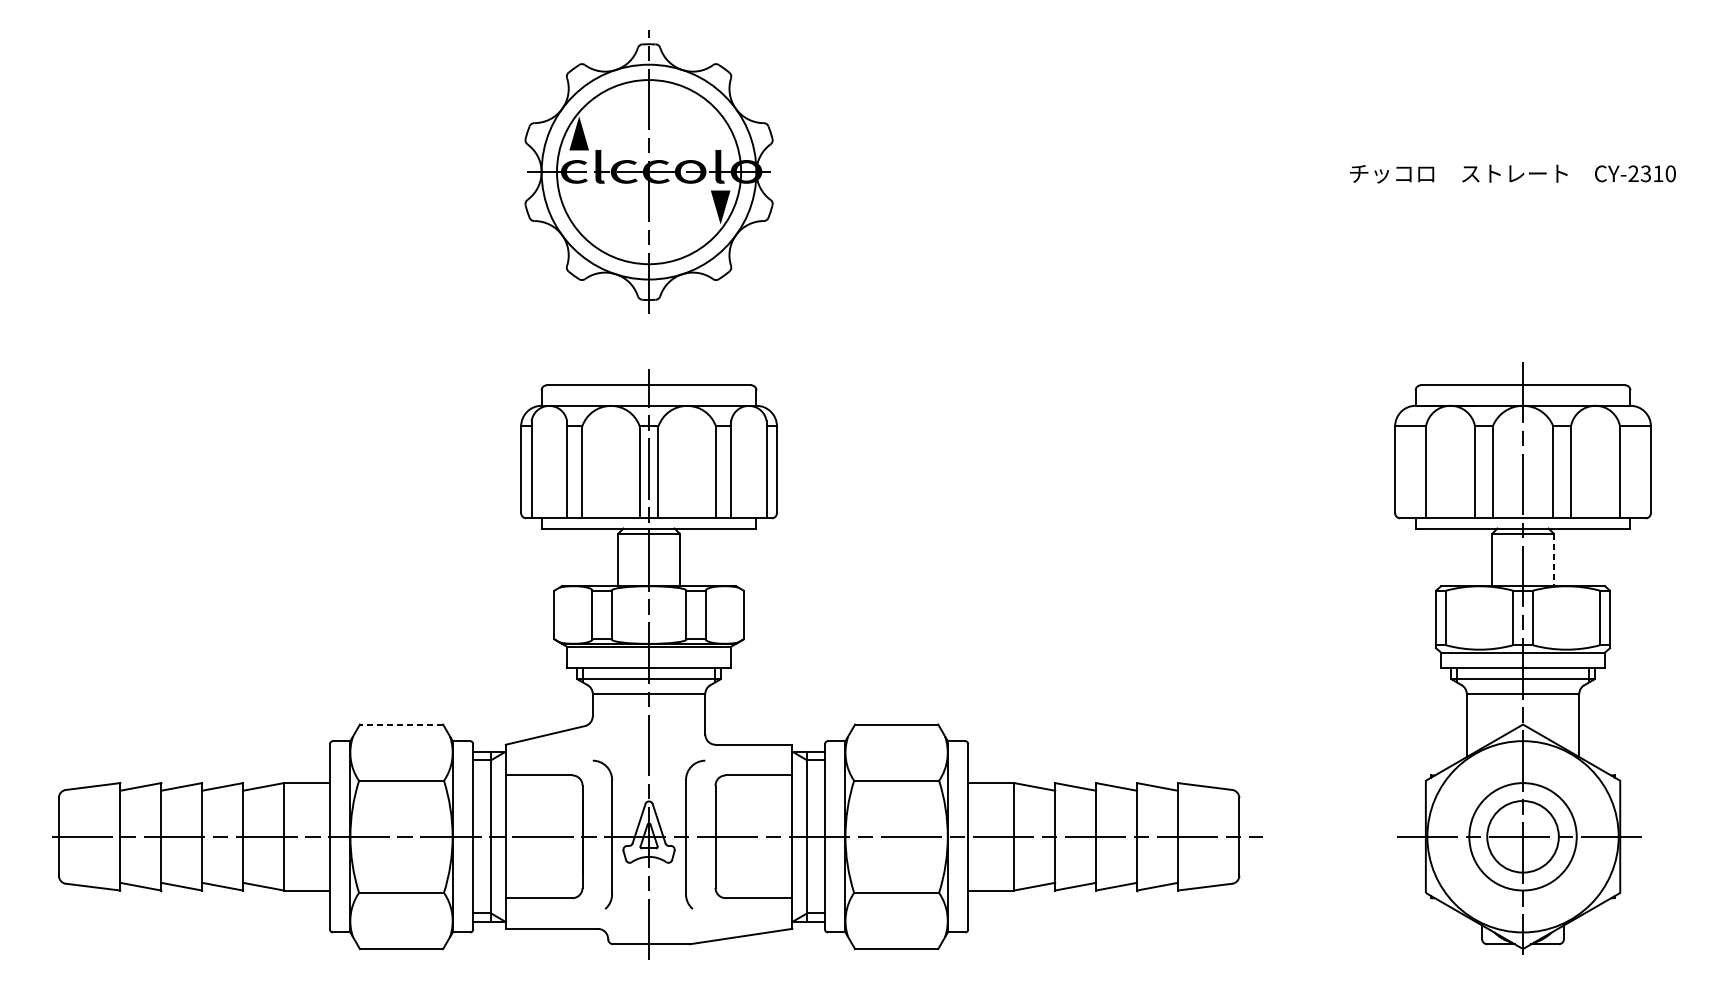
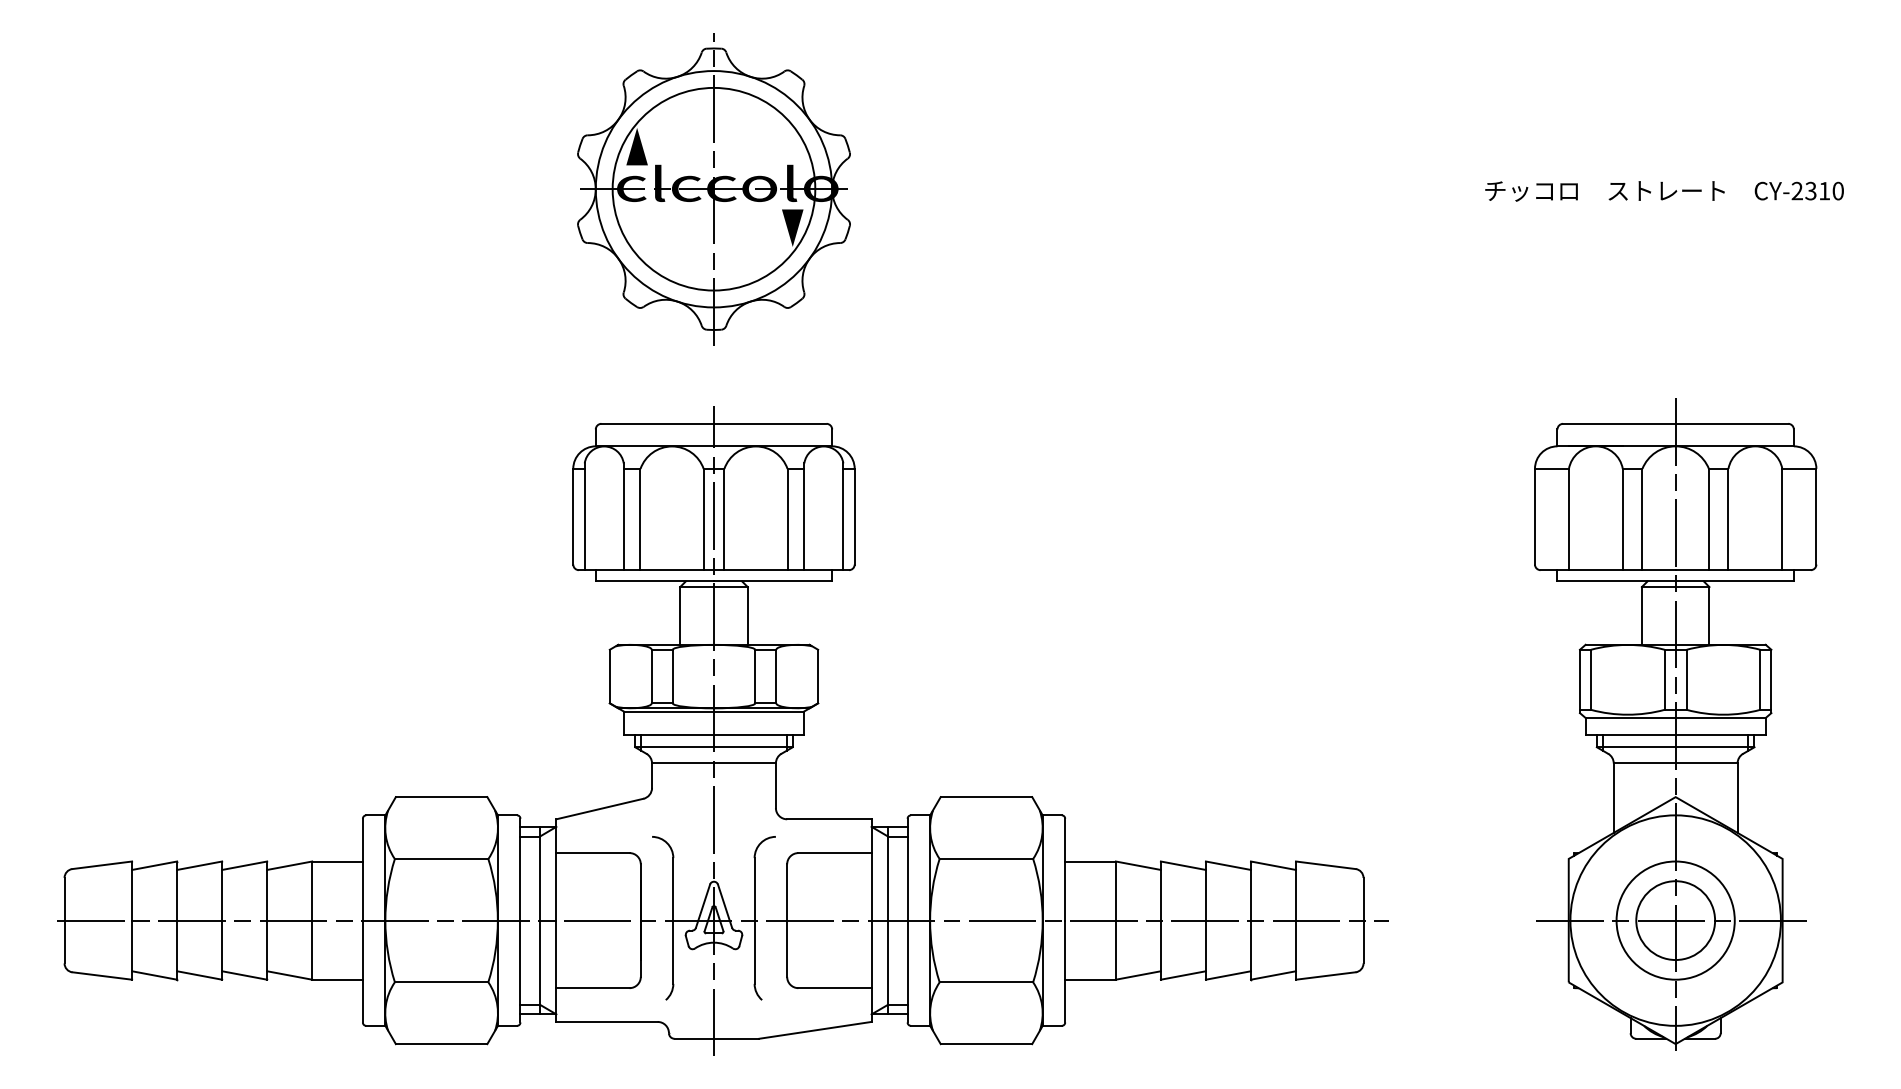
line: (1553, 559) -> (1709, 615), dashed -> solid
line: (401, 724) -> (441, 797), dashed -> solid

